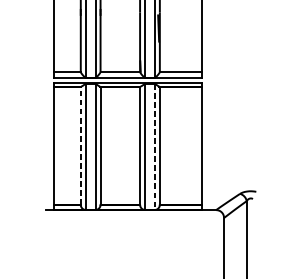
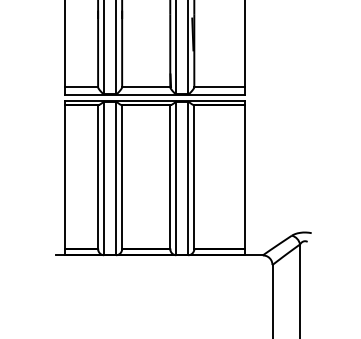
line: (81, 145) -> (98, 176), dashed -> solid
line: (155, 146) -> (188, 178), dashed -> solid

